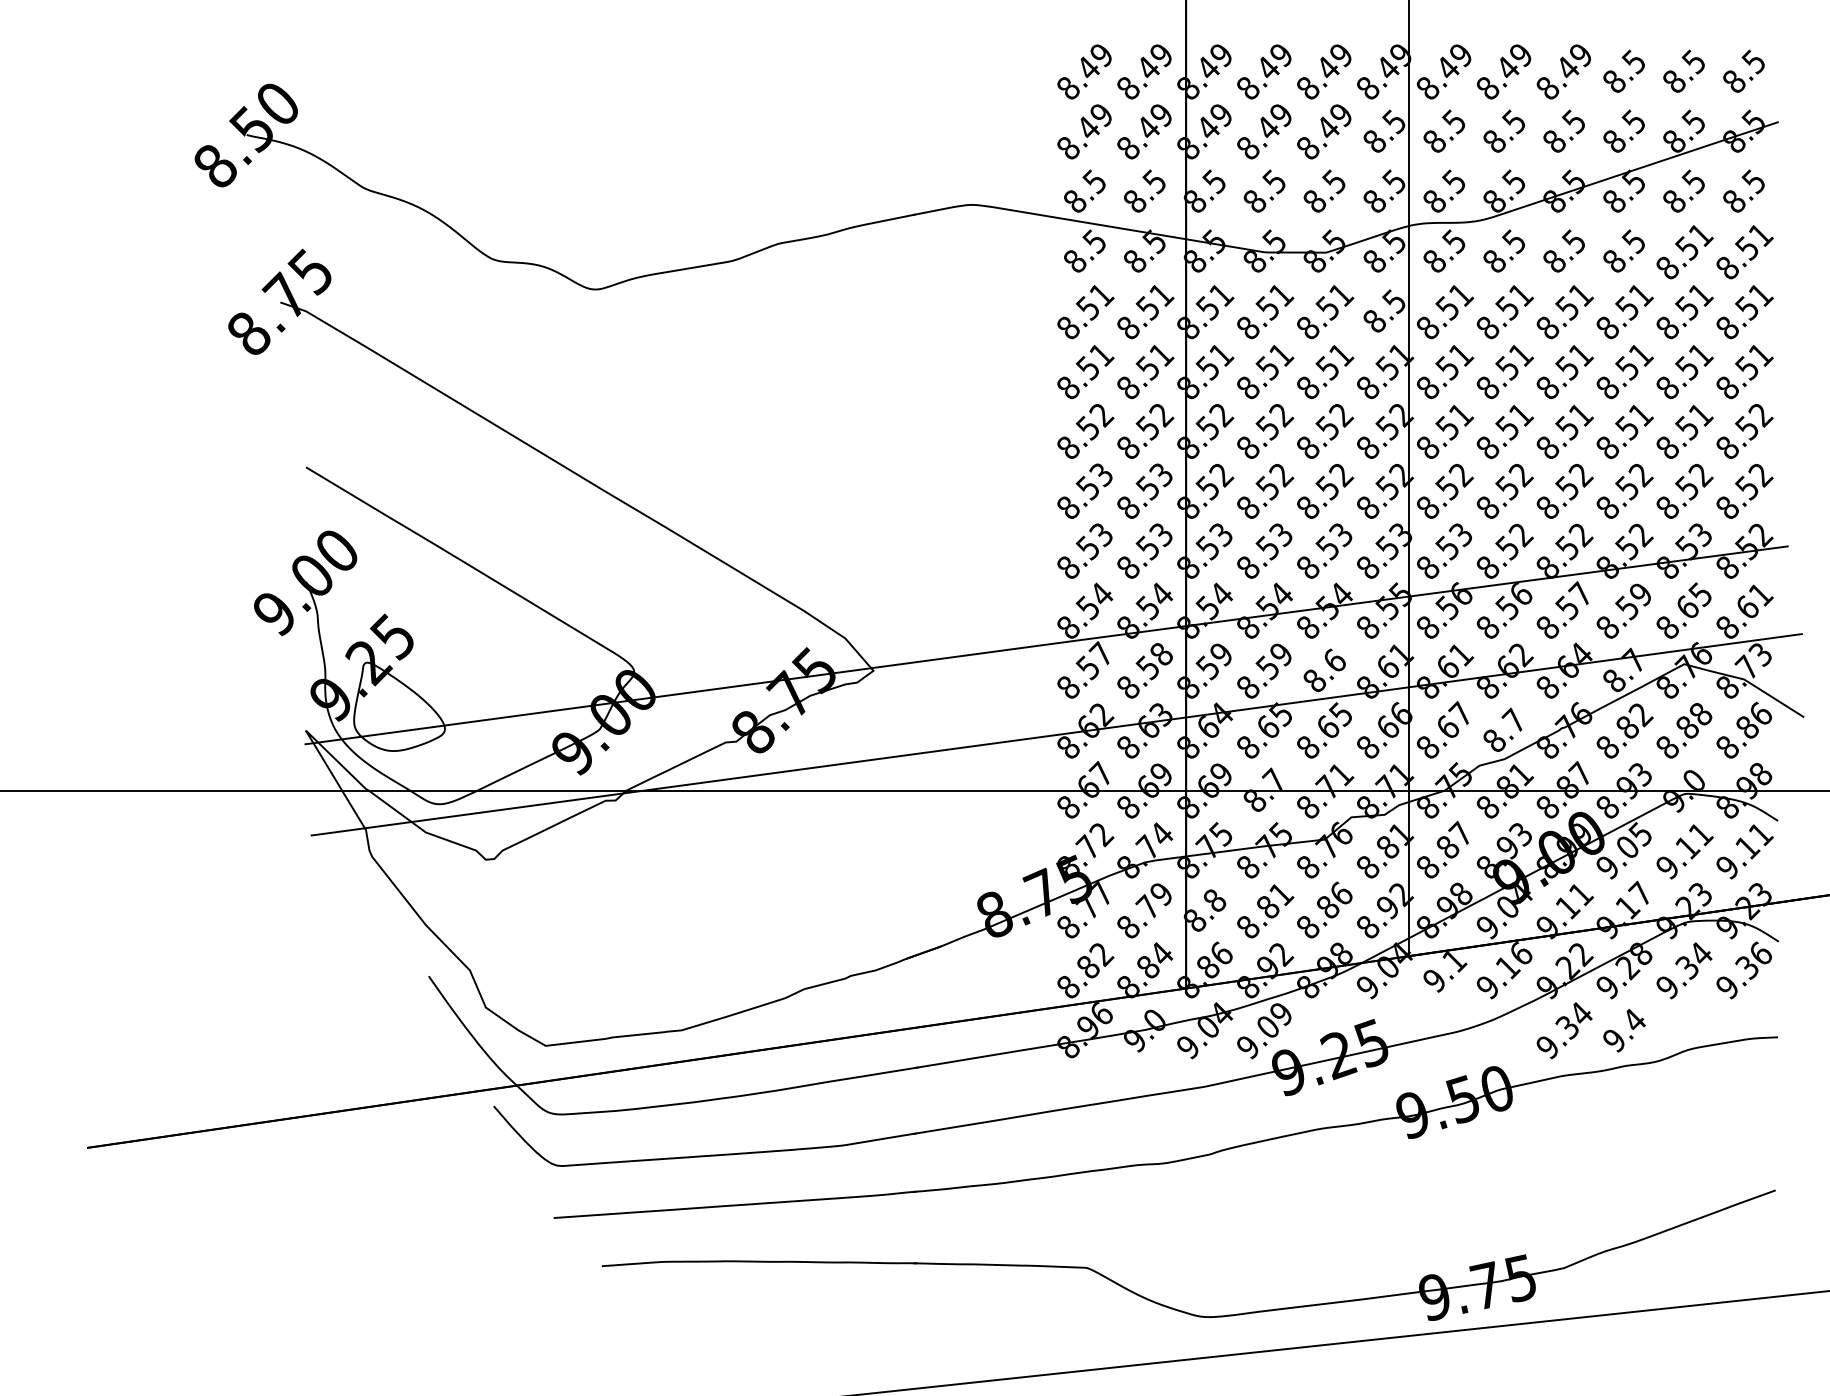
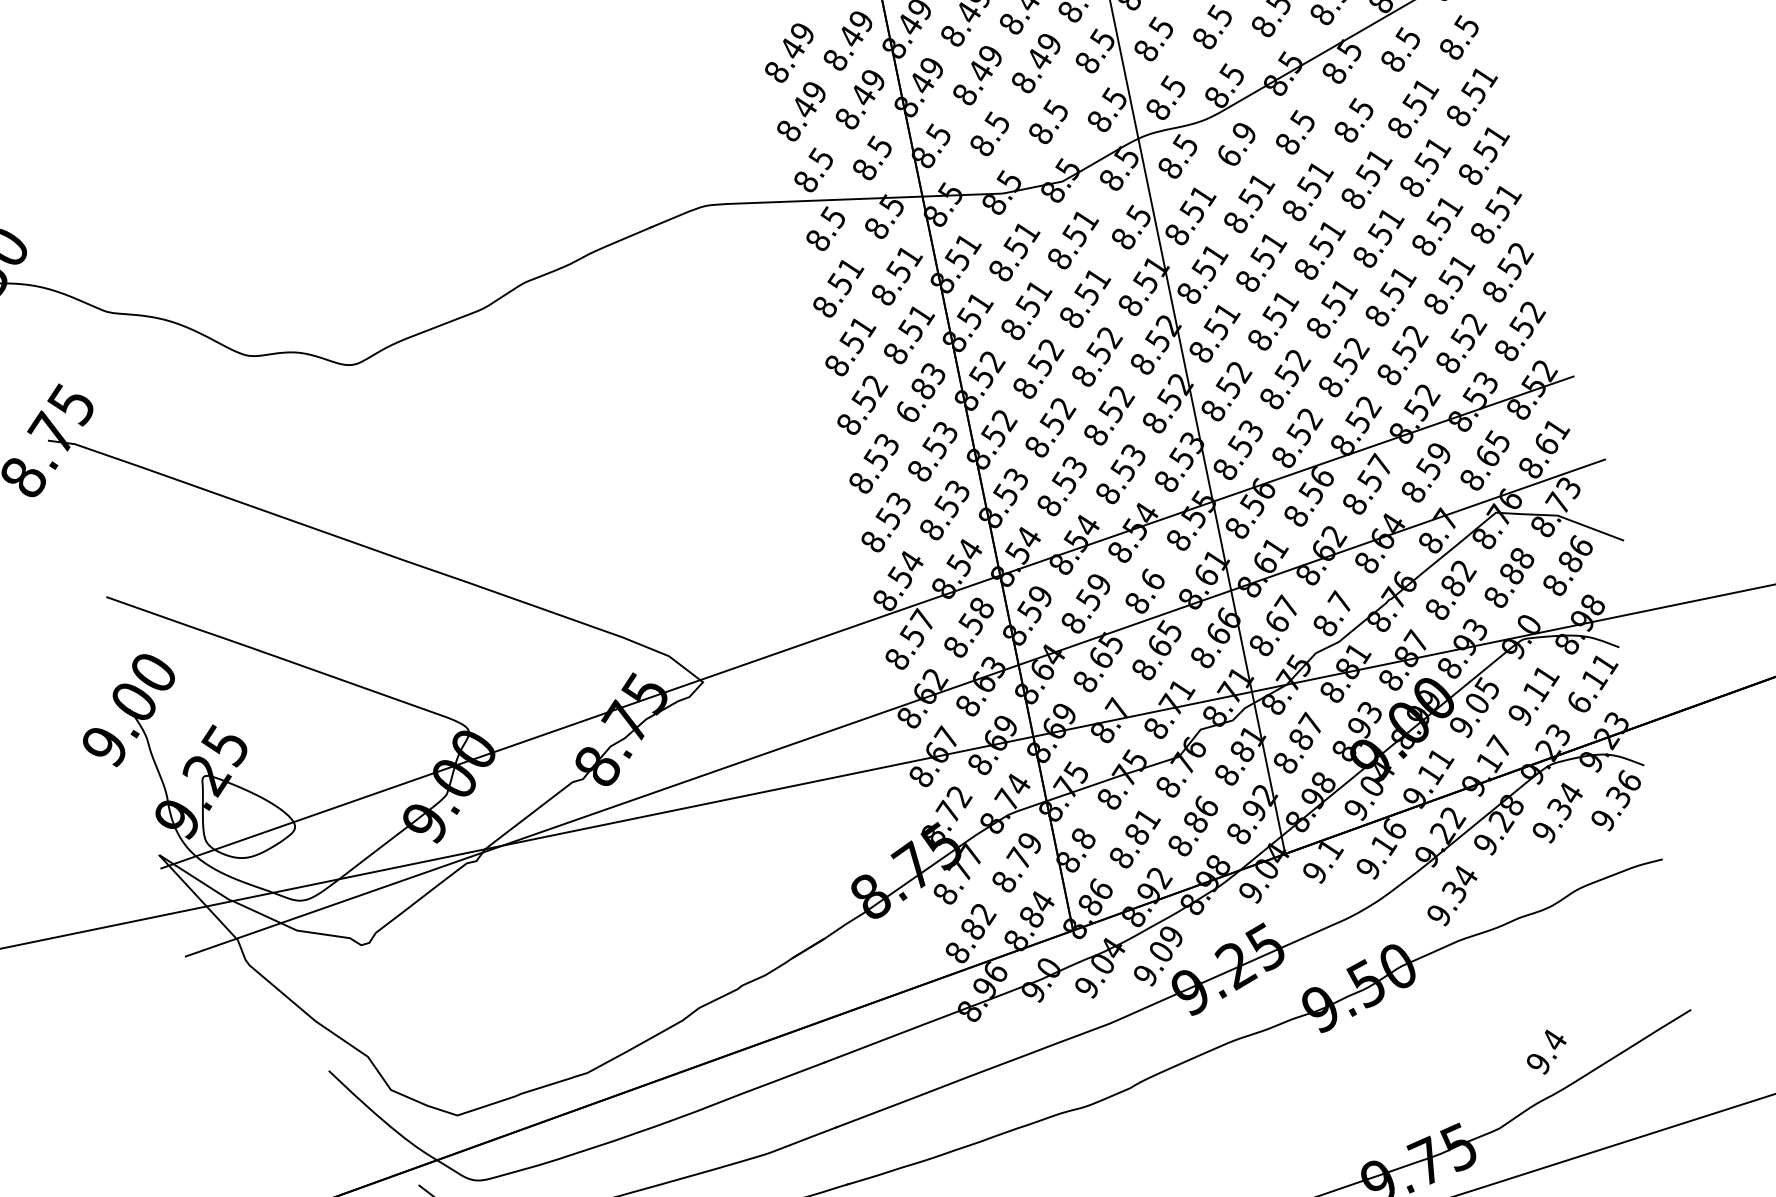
text: (1504, 250) -> (1236, 143), 8.5 -> 6.9
text: (1145, 430) -> (921, 392), 8.52 -> 6.83
text: (1727, 867) -> (1579, 703), 9.11 -> 6.11
text: (1624, 1030) -> (1546, 1051), moved

